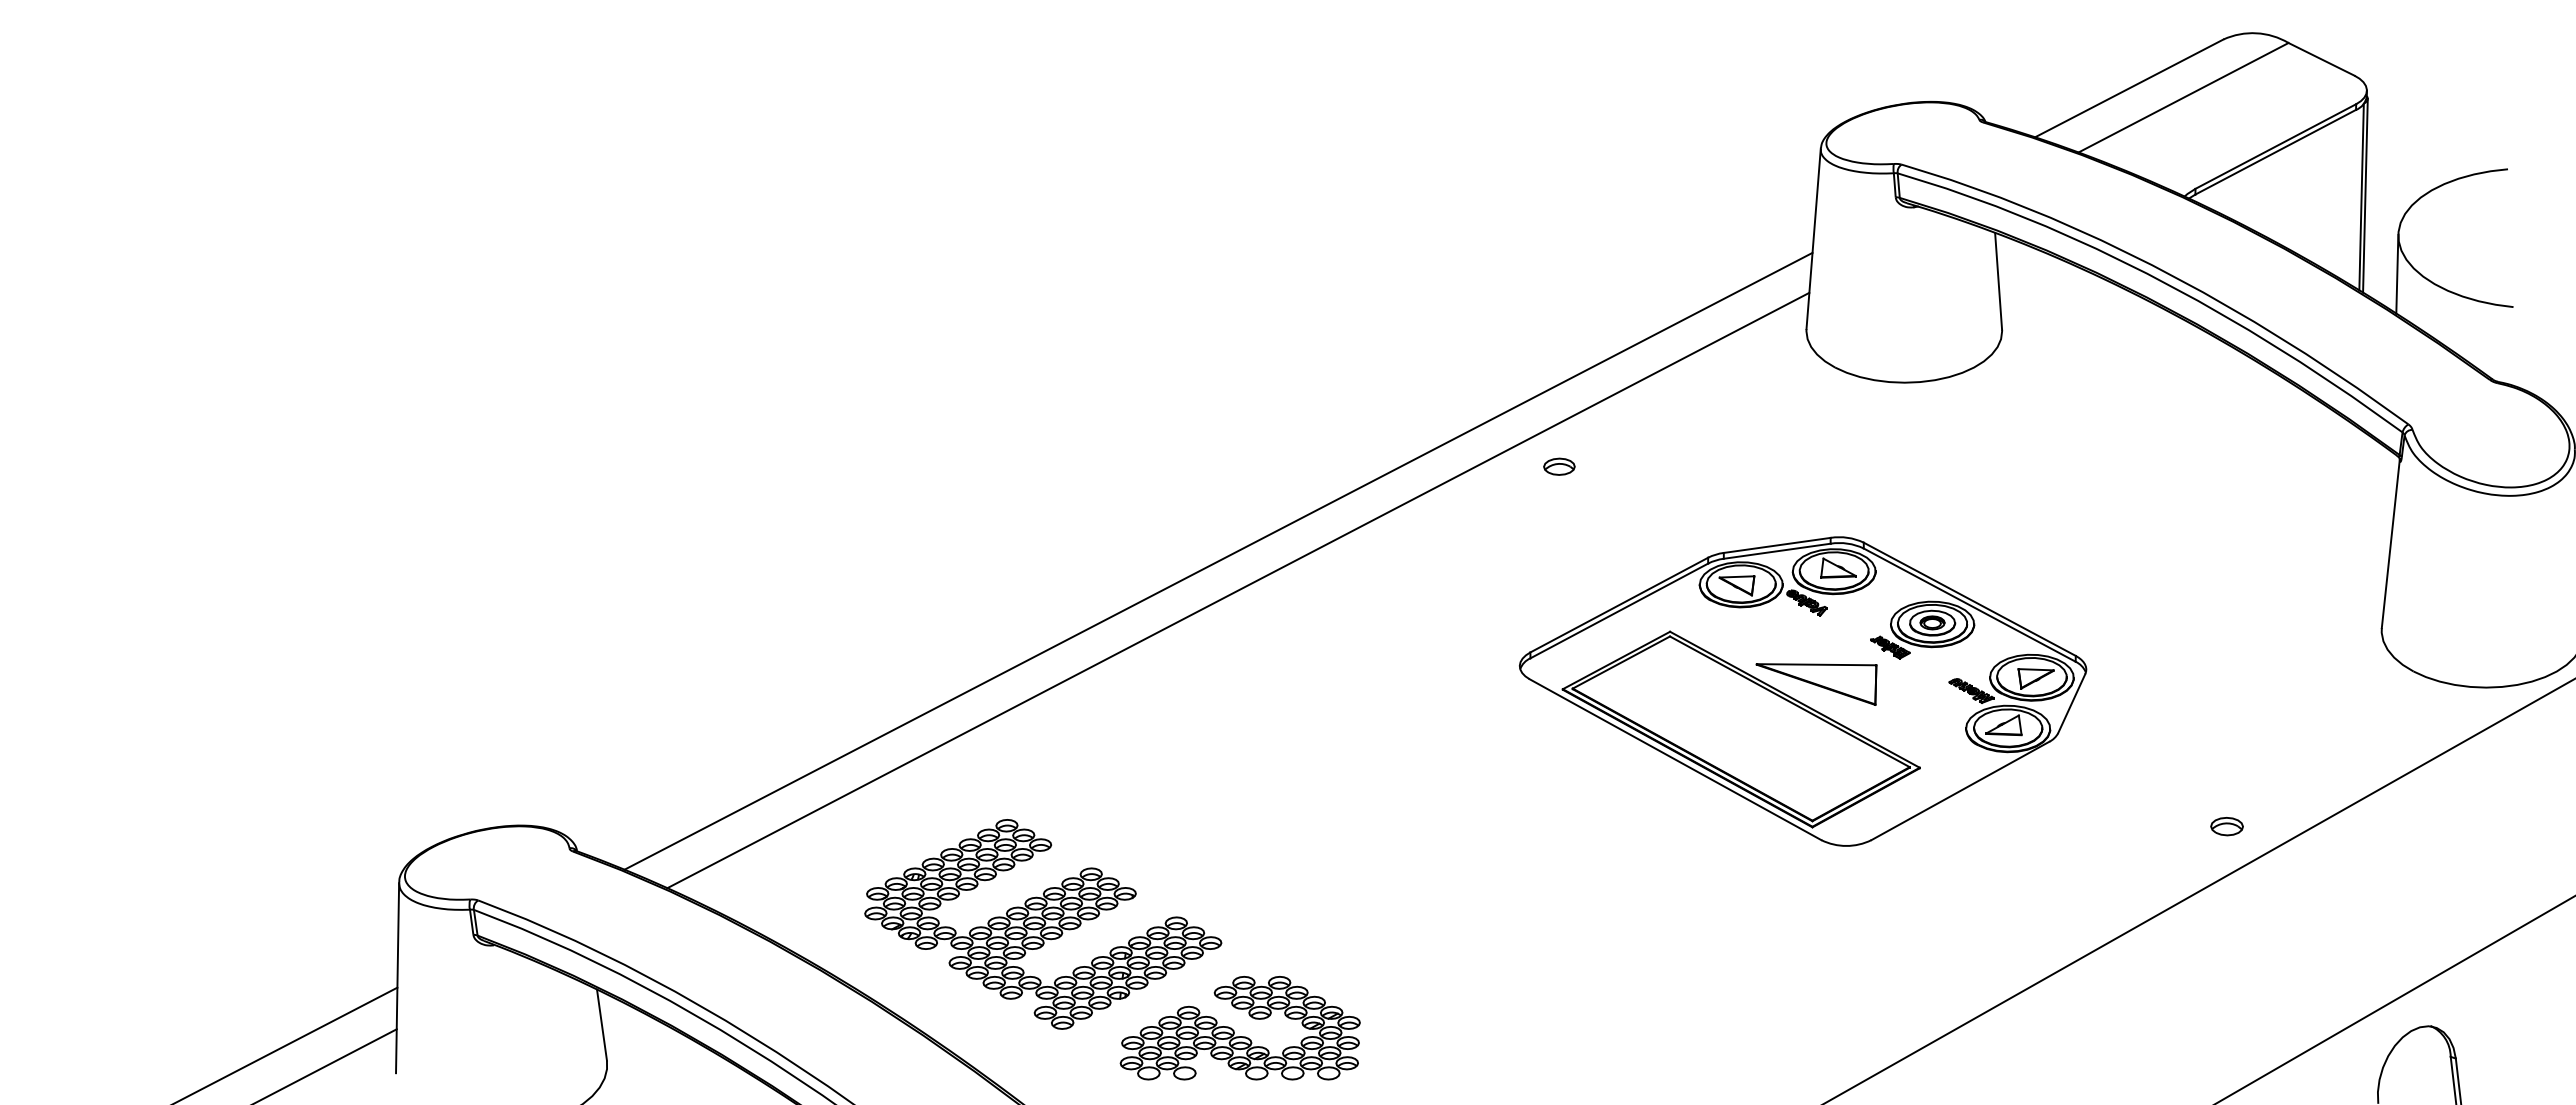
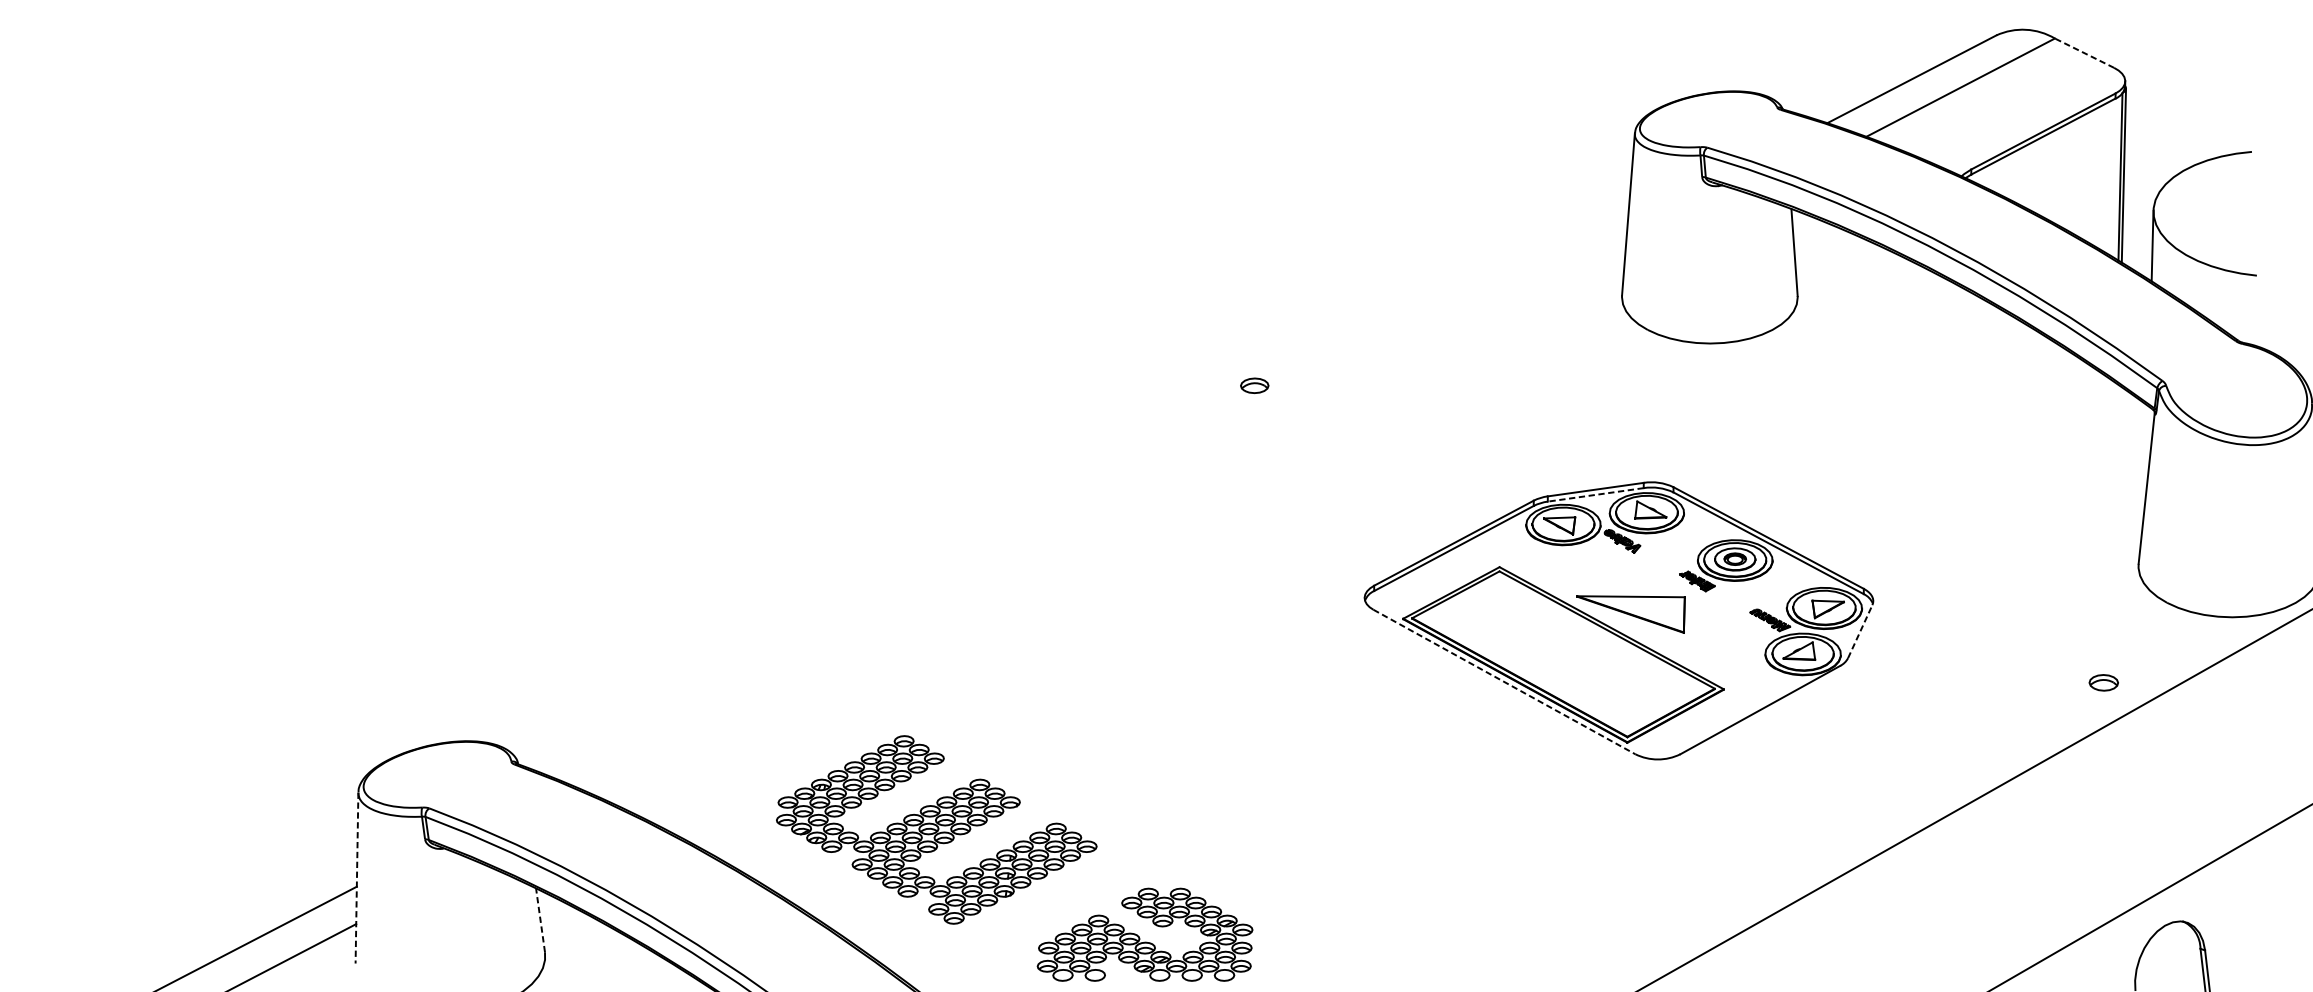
line: (2321, 59) -> (2084, 53), solid -> dashed
part: (1559, 466) -> (1254, 385), moved
line: (1777, 551) -> (1596, 495), solid -> dashed
line: (1218, 560) -> (1094, 503), removed
line: (1238, 590) -> (1112, 530), removed
line: (2071, 703) -> (1860, 631), solid -> dashed
line: (1675, 759) -> (1504, 681), solid -> dashed
part: (2226, 826) -> (2103, 682), moved
line: (397, 978) -> (356, 878), solid -> dashed
line: (602, 1025) -> (540, 920), solid -> dashed
part: (1239, 1028) -> (1144, 935), moved

